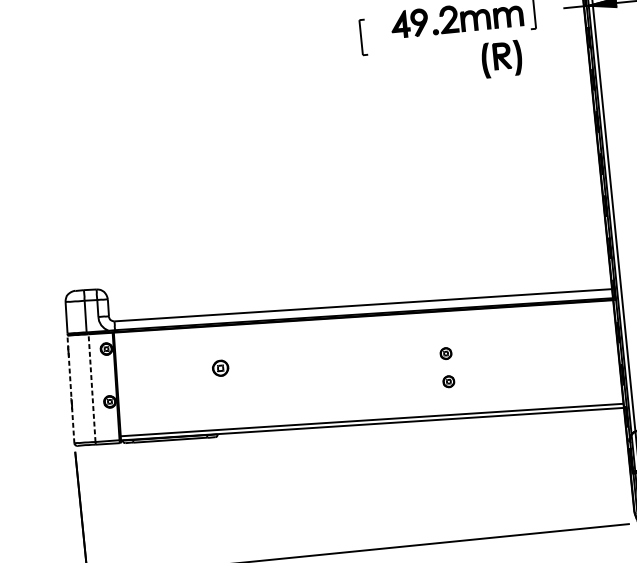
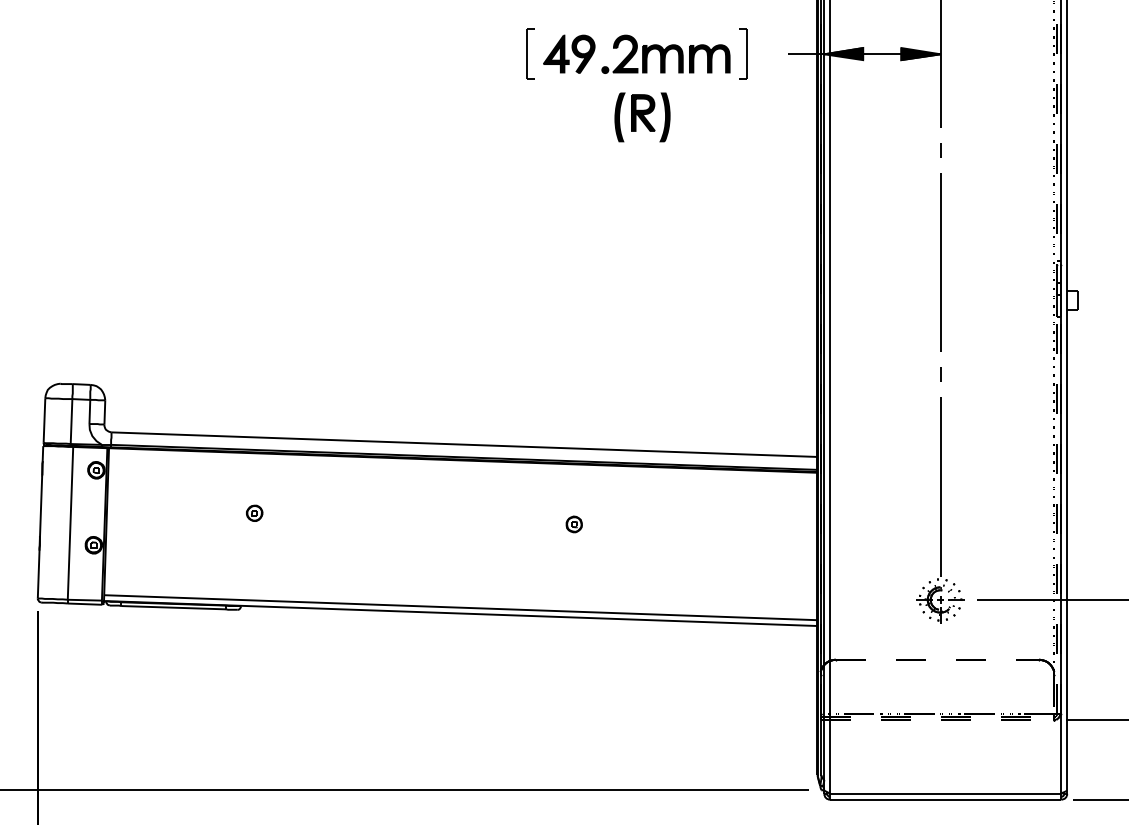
part: (363, 36) -> (530, 53), moved
part: (501, 59) -> (642, 117), moved
part: (220, 367) -> (254, 512), size x0.71
part: (448, 381) -> (573, 564), removed
line: (91, 387) -> (70, 522), dashed -> solid
line: (70, 388) -> (40, 521), dashed -> solid

